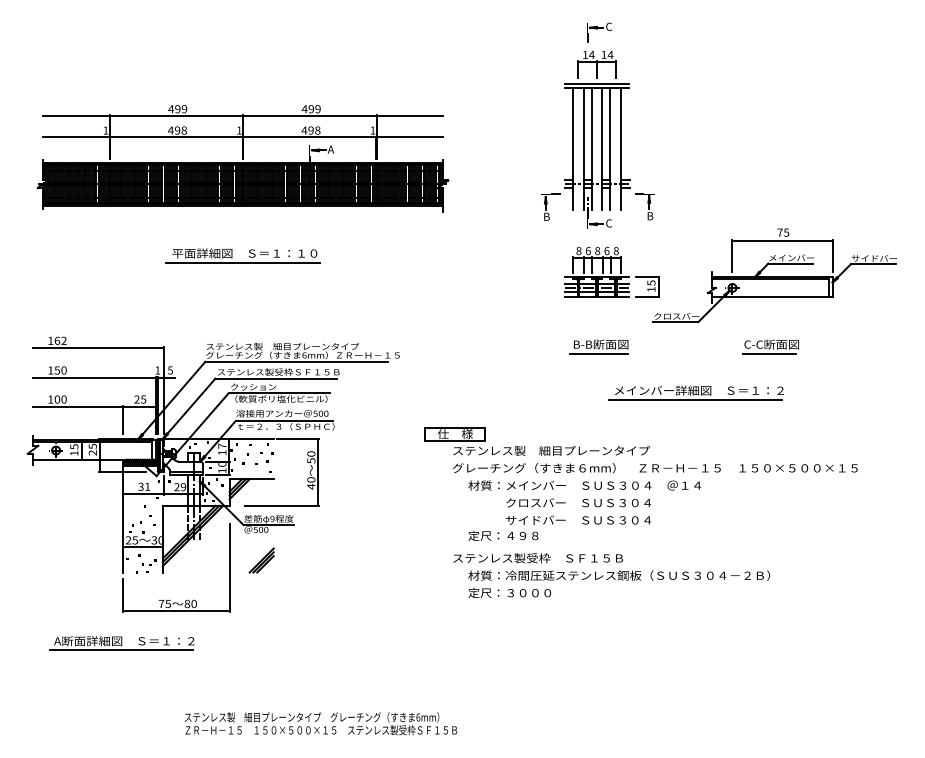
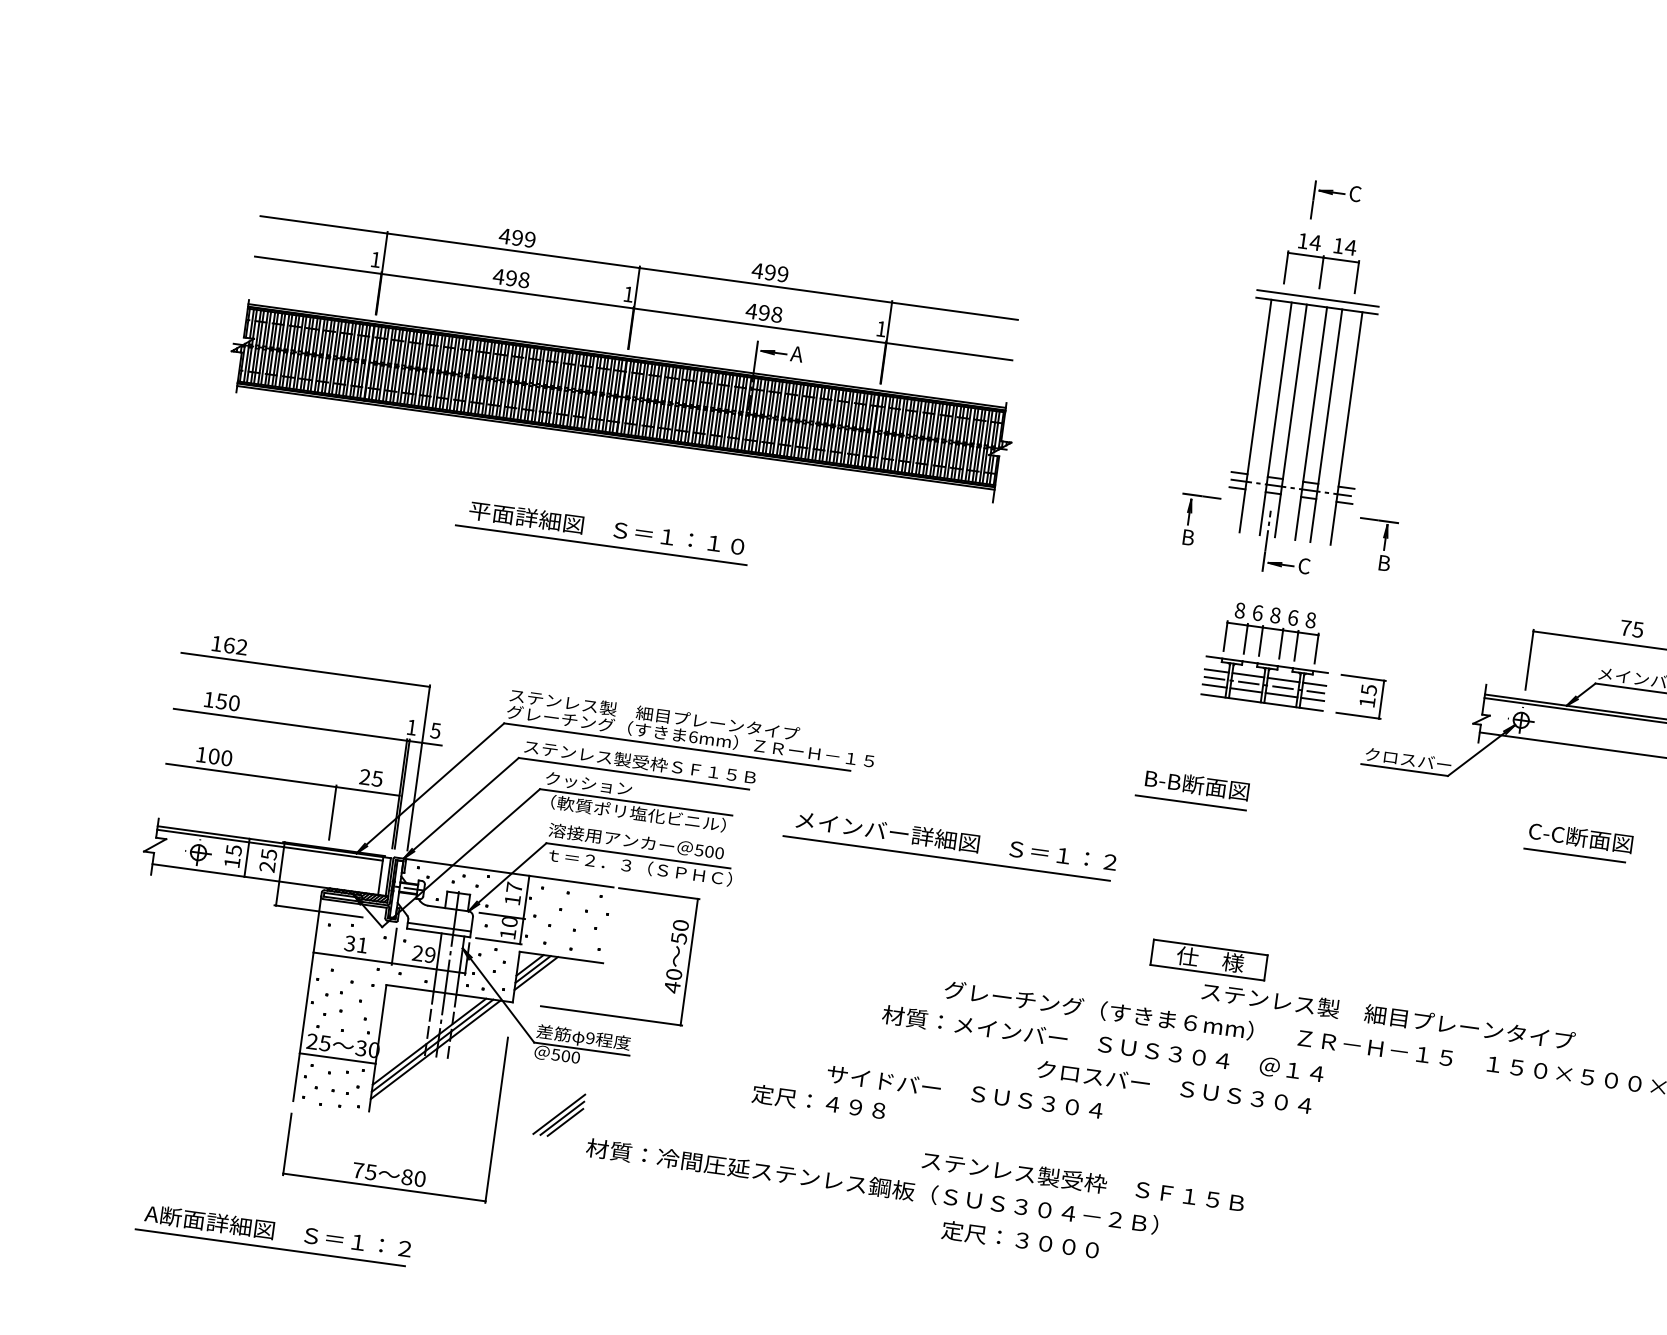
part: (598, 346) -> (1191, 788), moved
part: (695, 392) -> (948, 843), moved
part: (540, 446) -> (1368, 1005), moved
text: (584, 485) -> (1102, 1044), moved
text: (559, 527) -> (927, 1100), moved
text: (618, 575) -> (871, 1185), moved

